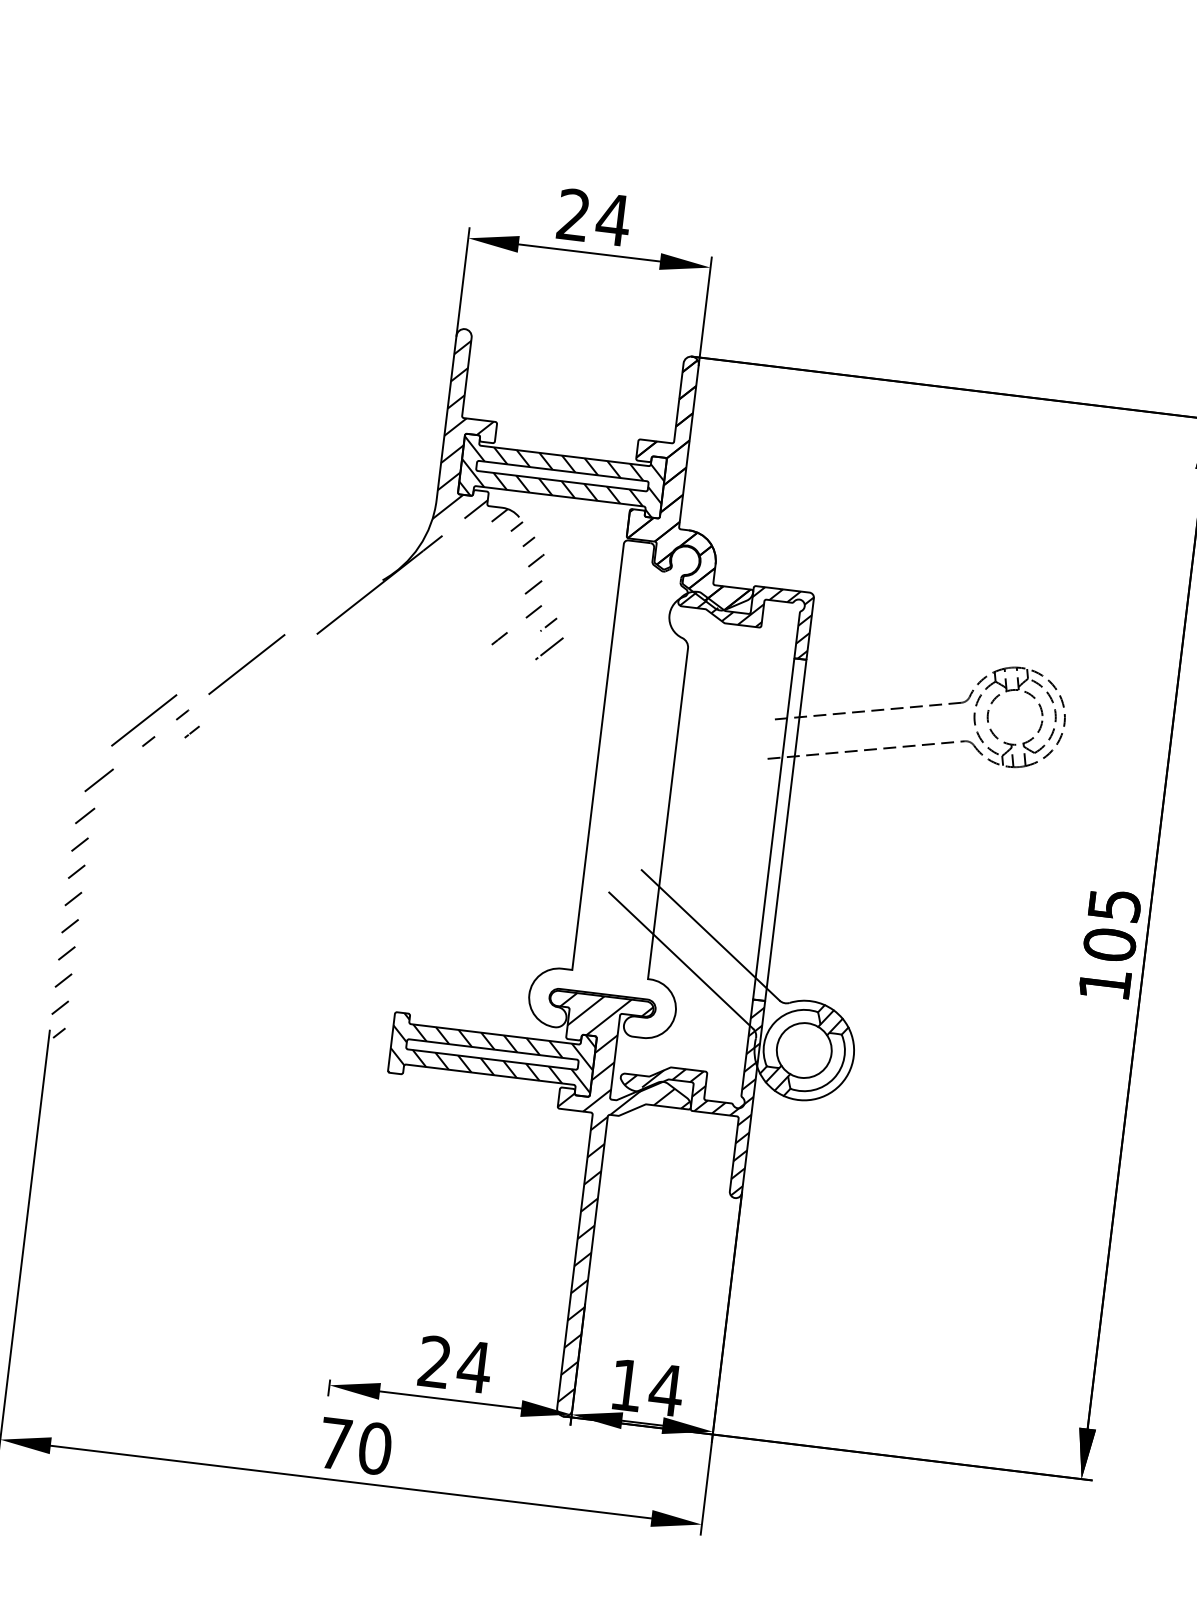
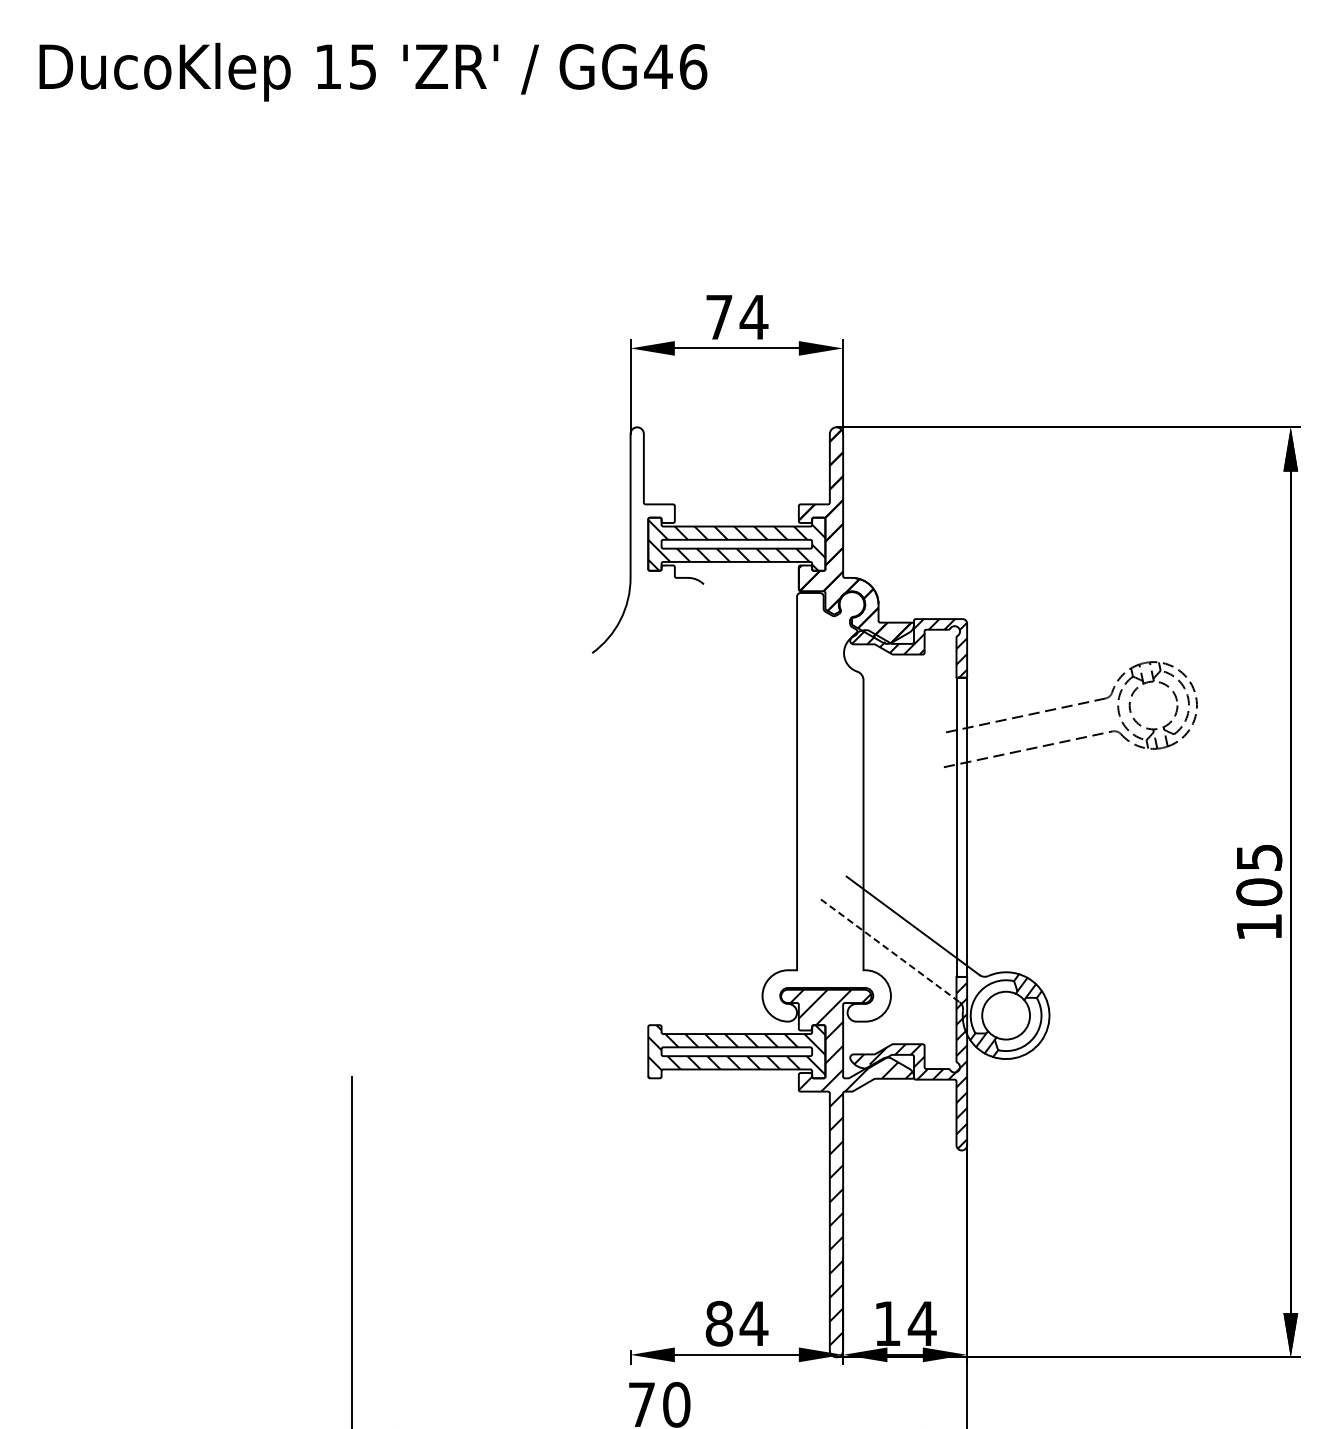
text: (574, 214) -> (719, 316), 24 -> 74
hatch: (322, 696) -> (552, 759), removed
line: (681, 961) -> (890, 951), solid -> dashed
text: (435, 1361) -> (719, 1323), 24 -> 84

